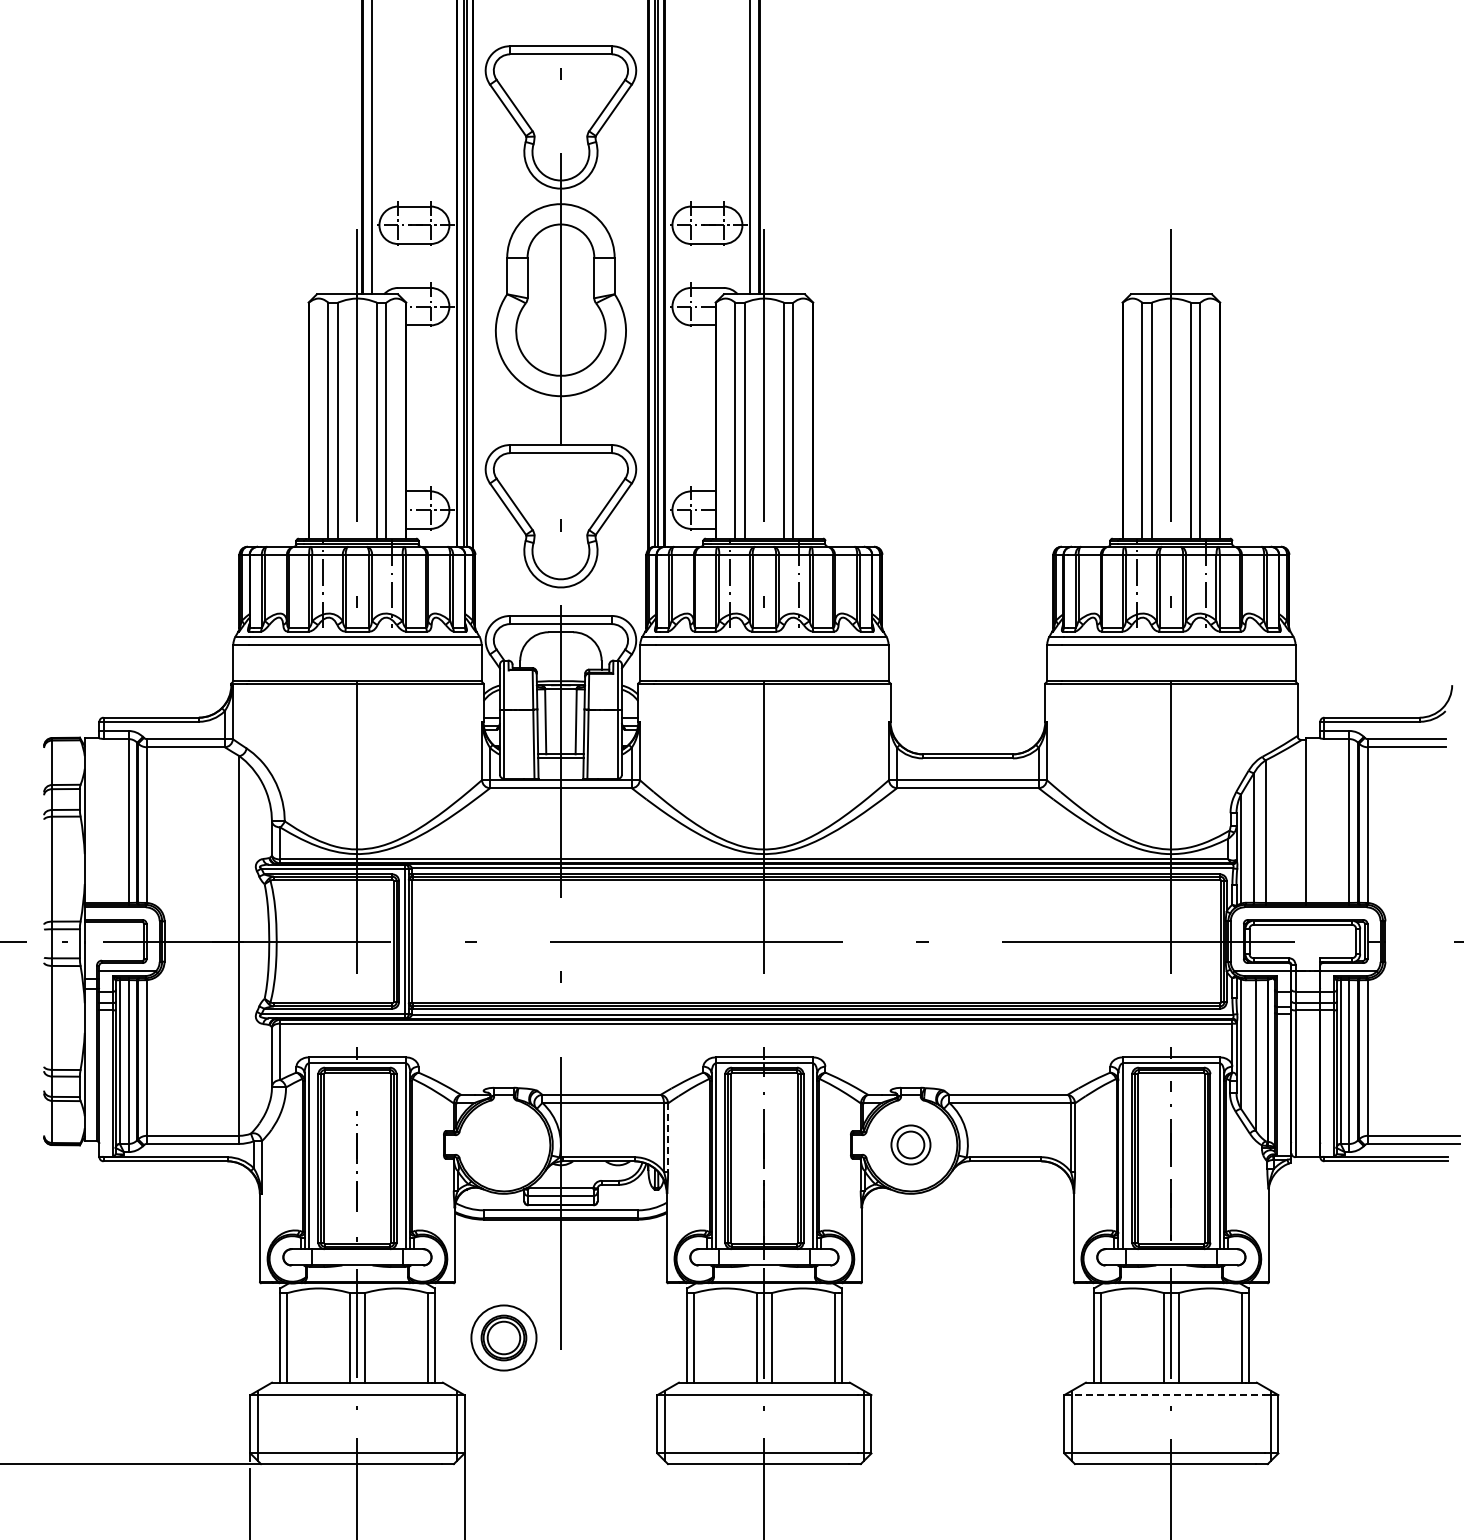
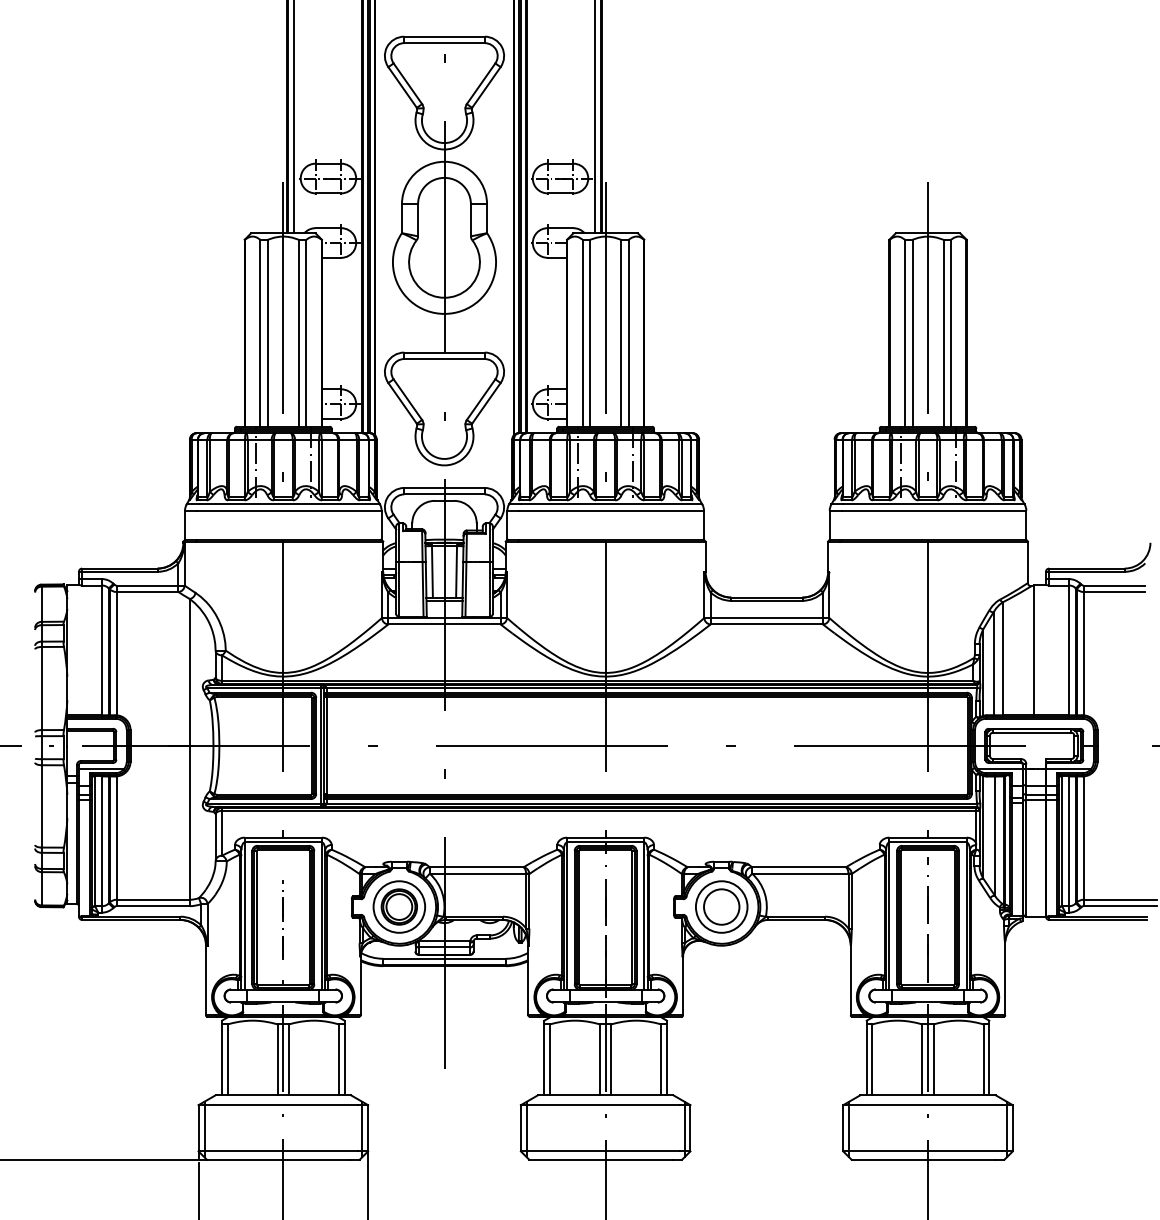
line: (668, 1138) -> (529, 901), dashed -> solid
part: (910, 1144) -> (721, 906), size x1.67
part: (503, 1337) -> (399, 906), moved
line: (1165, 1395) -> (923, 1105), dashed -> solid

